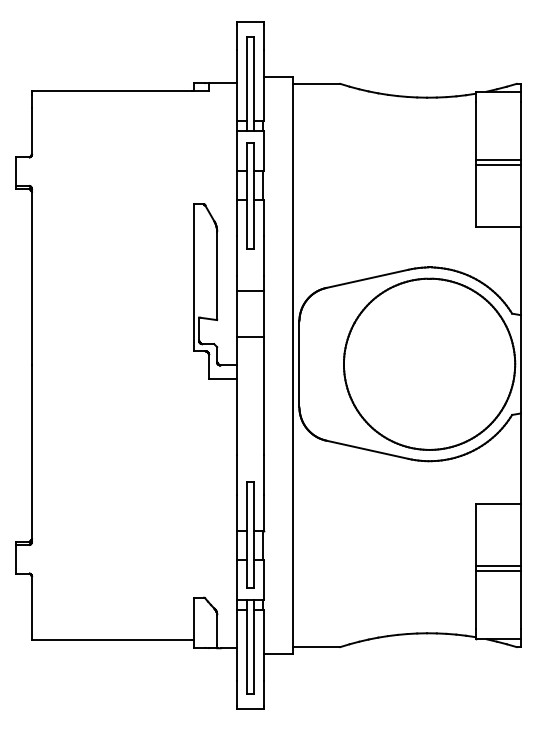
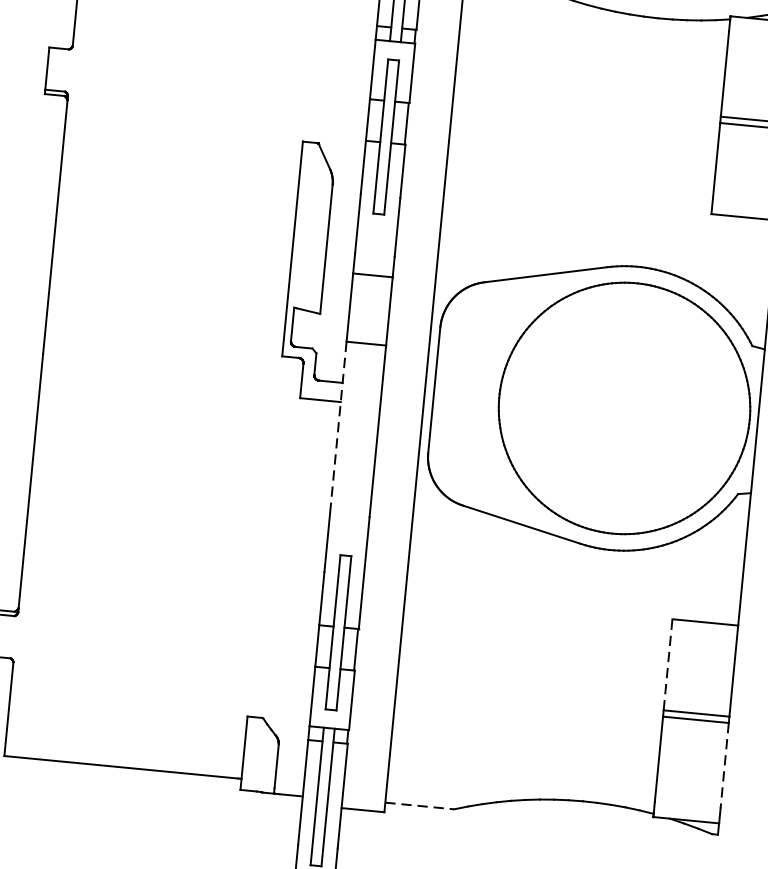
line: (236, 395) -> (337, 426), solid -> dashed
line: (475, 534) -> (667, 663), solid -> dashed
line: (520, 600) -> (724, 766), solid -> dashed
line: (316, 647) -> (419, 806), solid -> dashed

